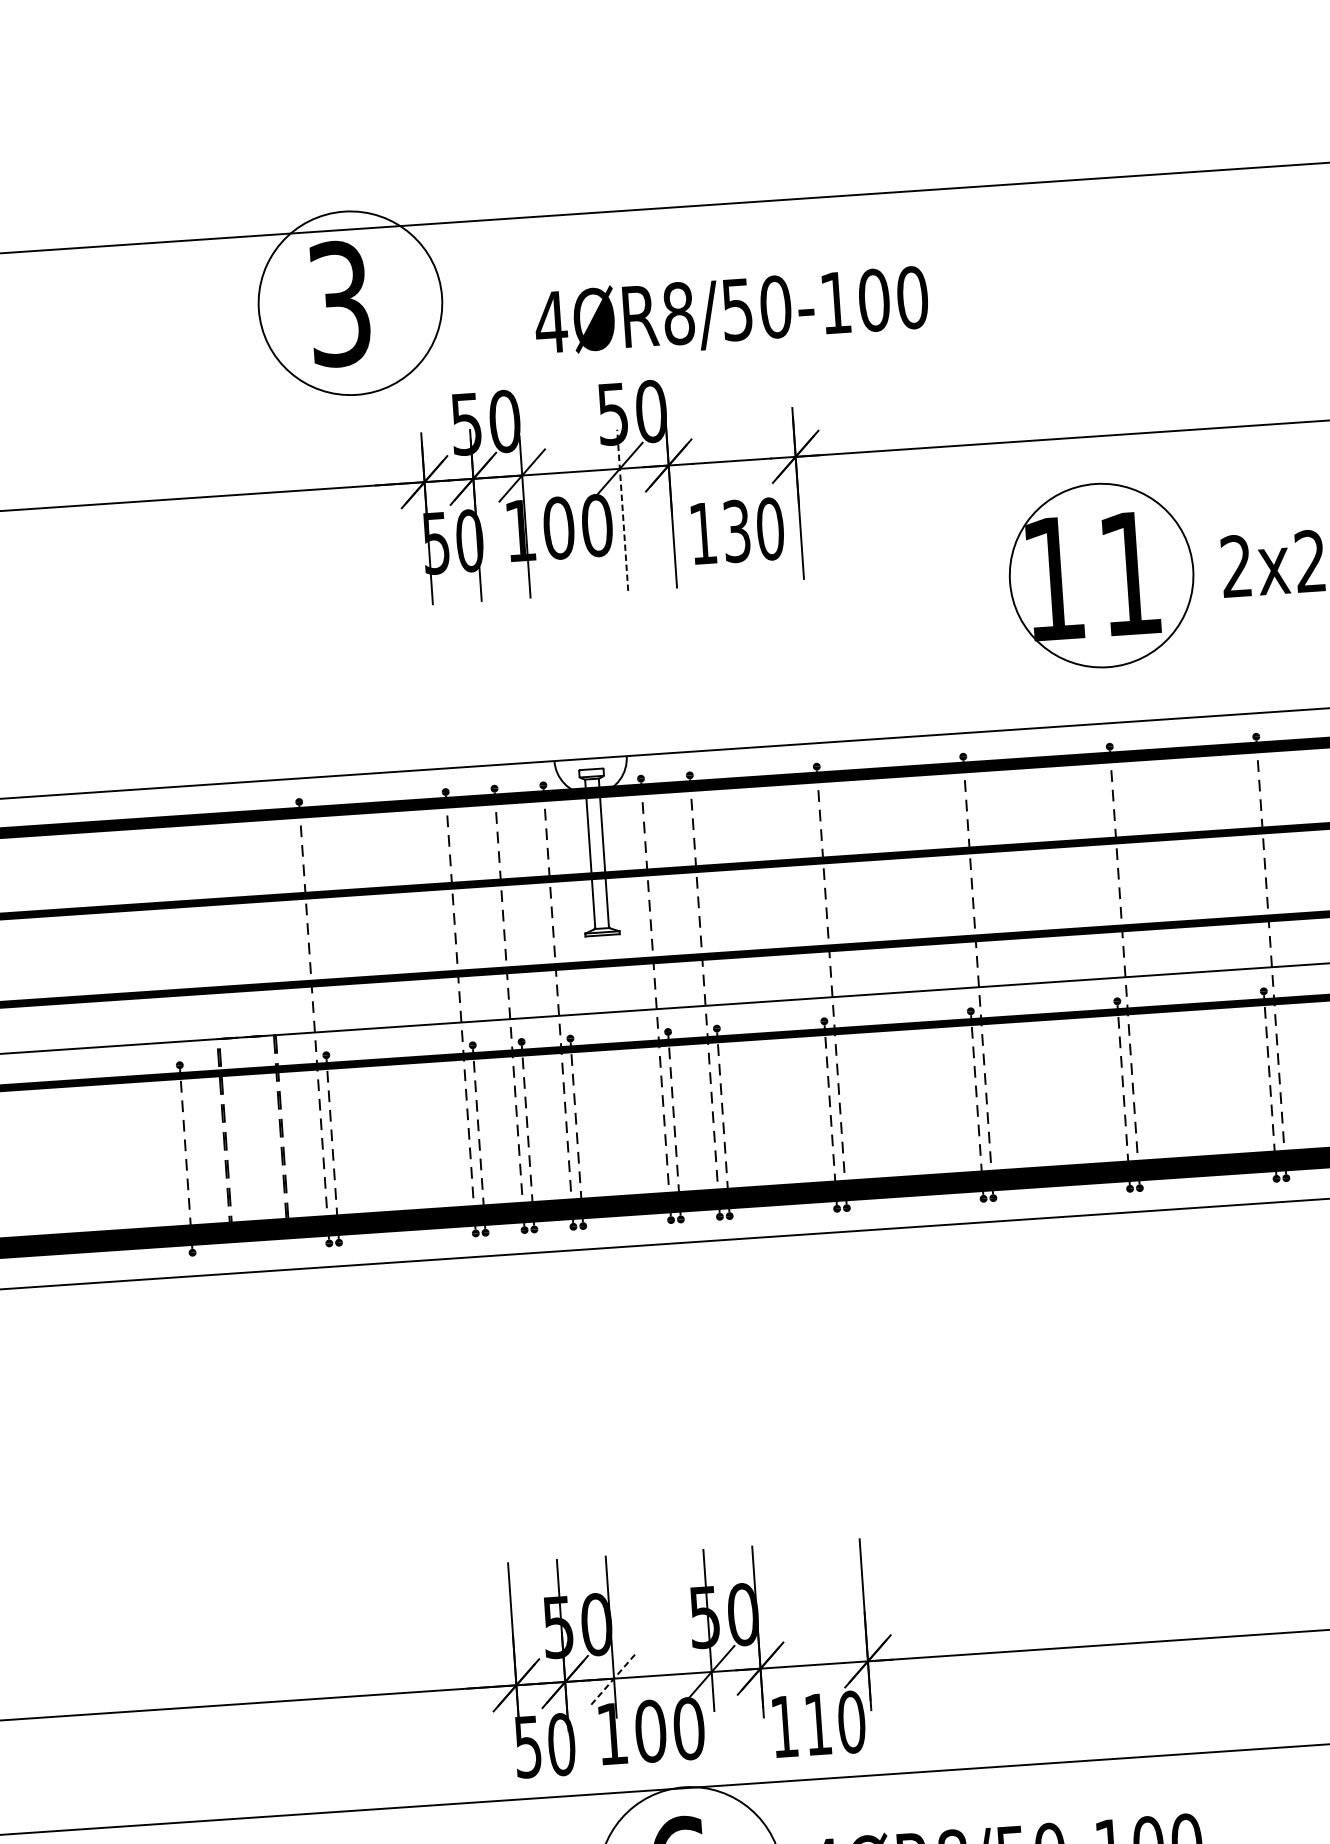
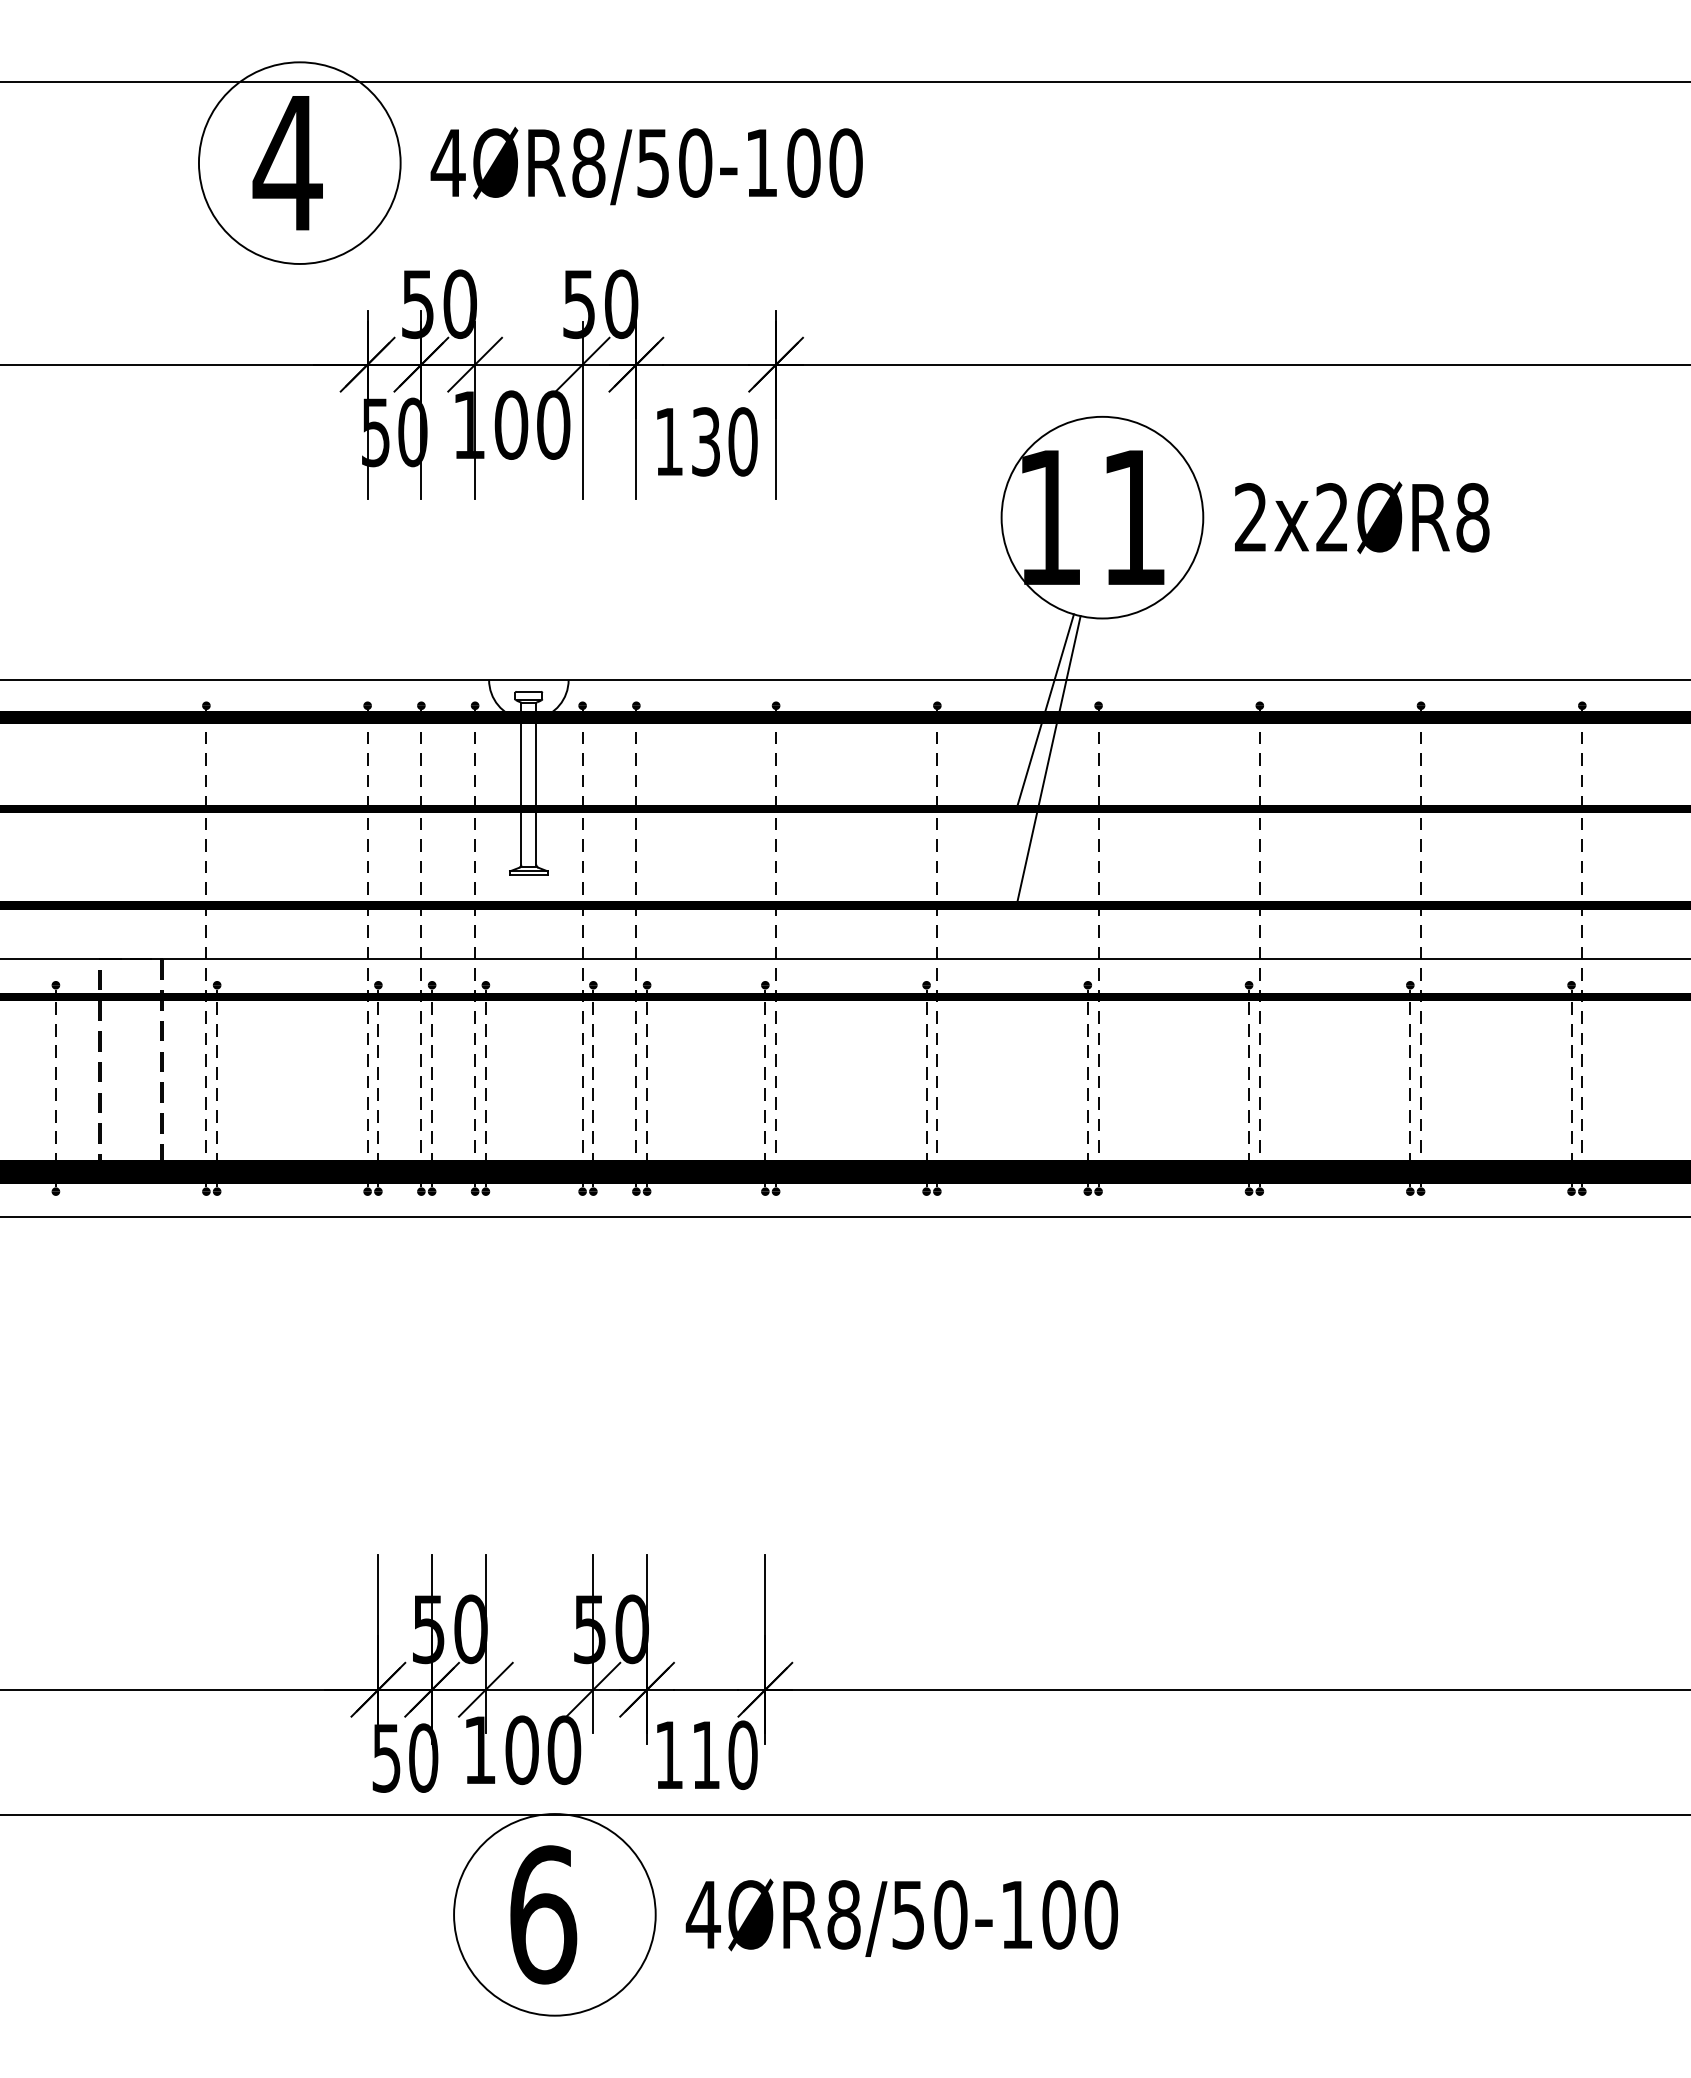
text: (339, 303) -> (287, 162), 3 -> 4
text: (731, 312) -> (646, 165), moved
line: (622, 510) -> (582, 410), dashed -> solid
line: (1060, 755) -> (1044, 711), added
line: (1067, 799) -> (1048, 760), added
line: (614, 1678) -> (486, 1689), dashed -> solid

